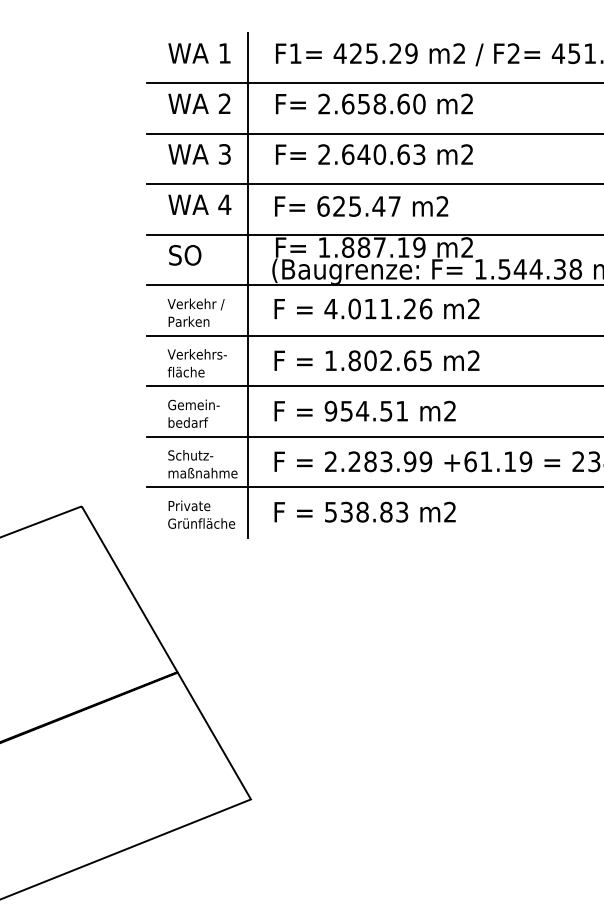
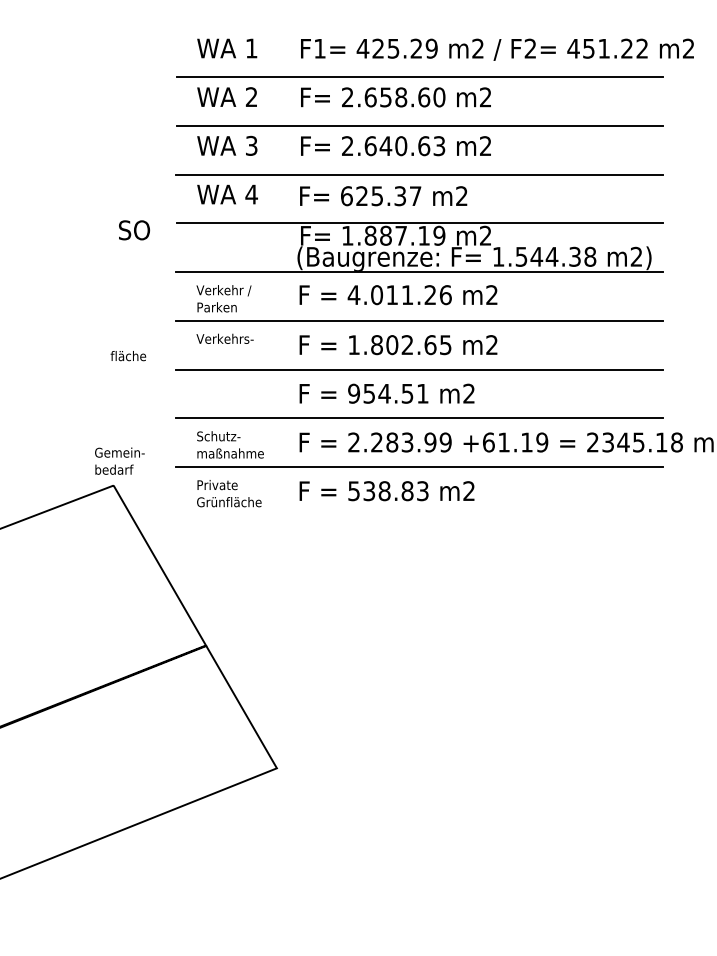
text: (379, 206) -> (400, 196), 625.47 -> 625.37
text: (185, 255) -> (134, 230), moved
line: (247, 284) -> (273, 271), removed
text: (186, 372) -> (128, 356), moved
text: (193, 413) -> (119, 460), moved

